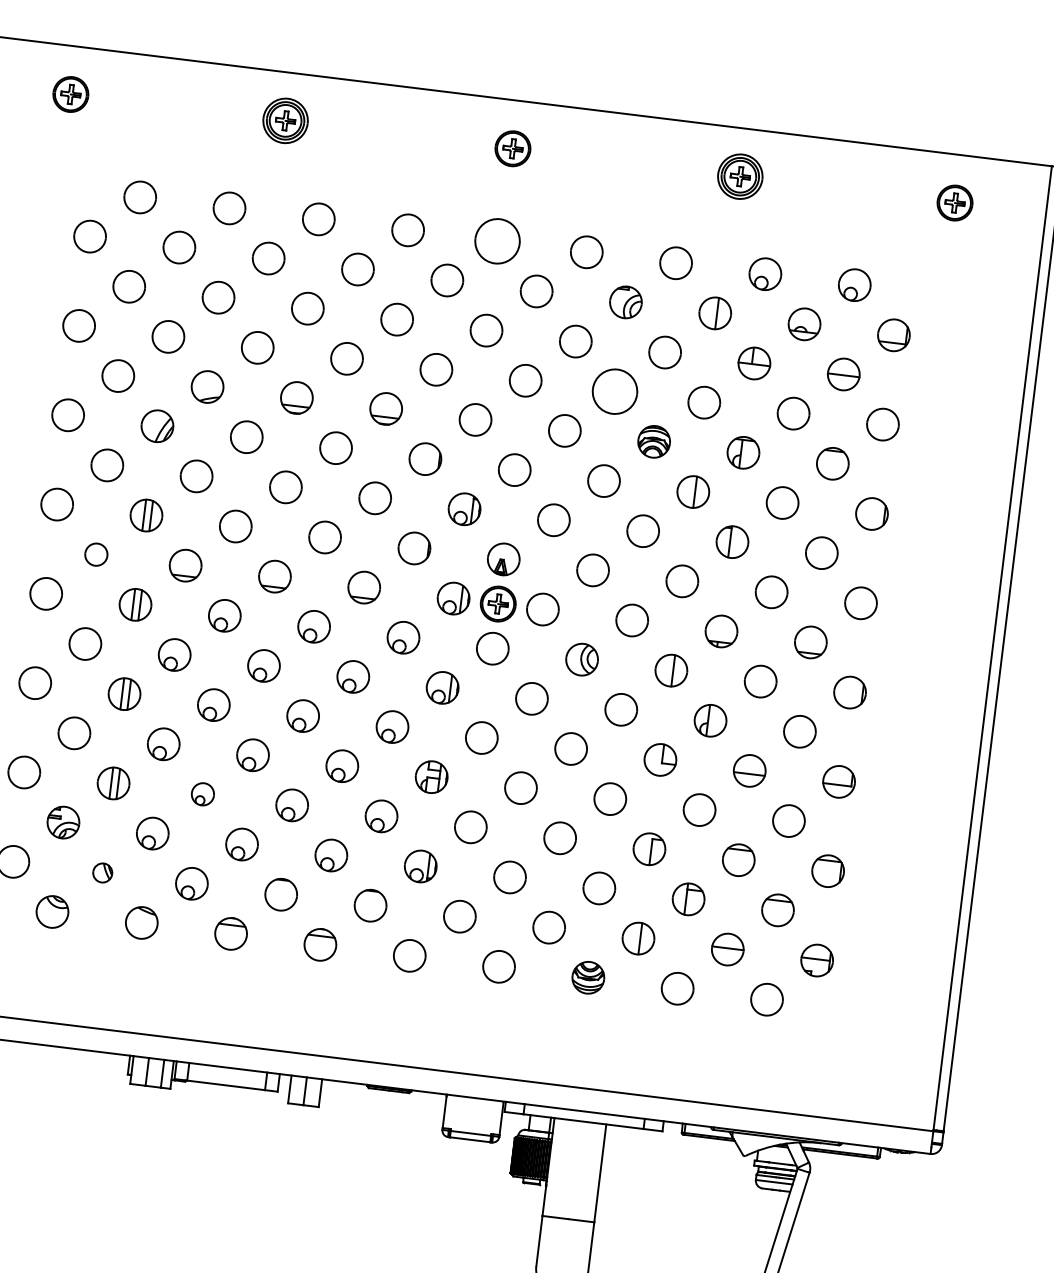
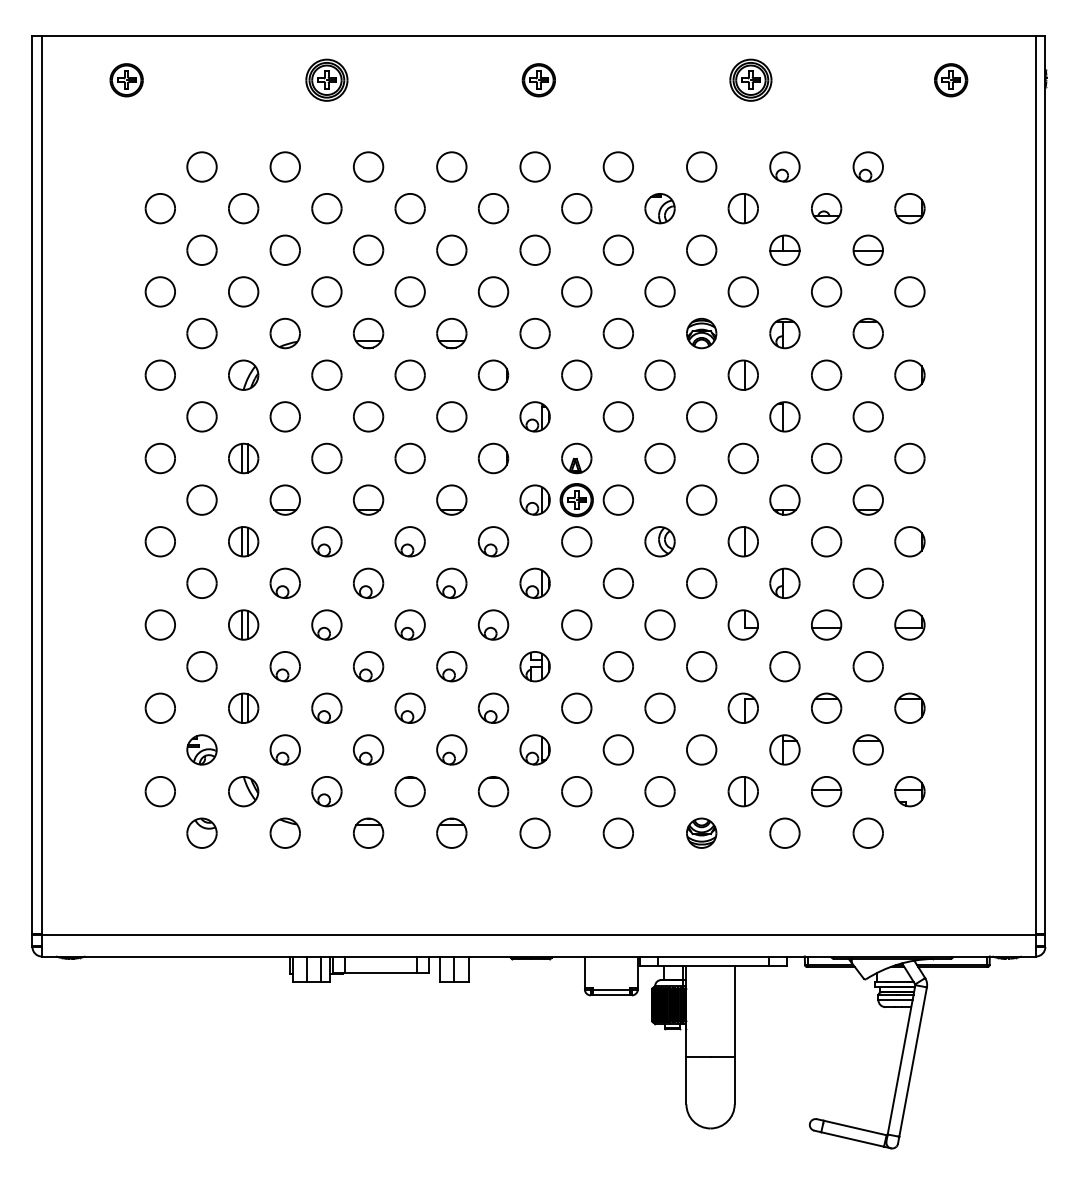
part: (496, 240) -> (534, 166), size x0.71
part: (614, 391) -> (659, 291), size x0.71
part: (95, 553) -> (201, 499), size x1.43
part: (202, 793) -> (326, 707), size x1.43
part: (102, 872) -> (243, 791), size x1.67

